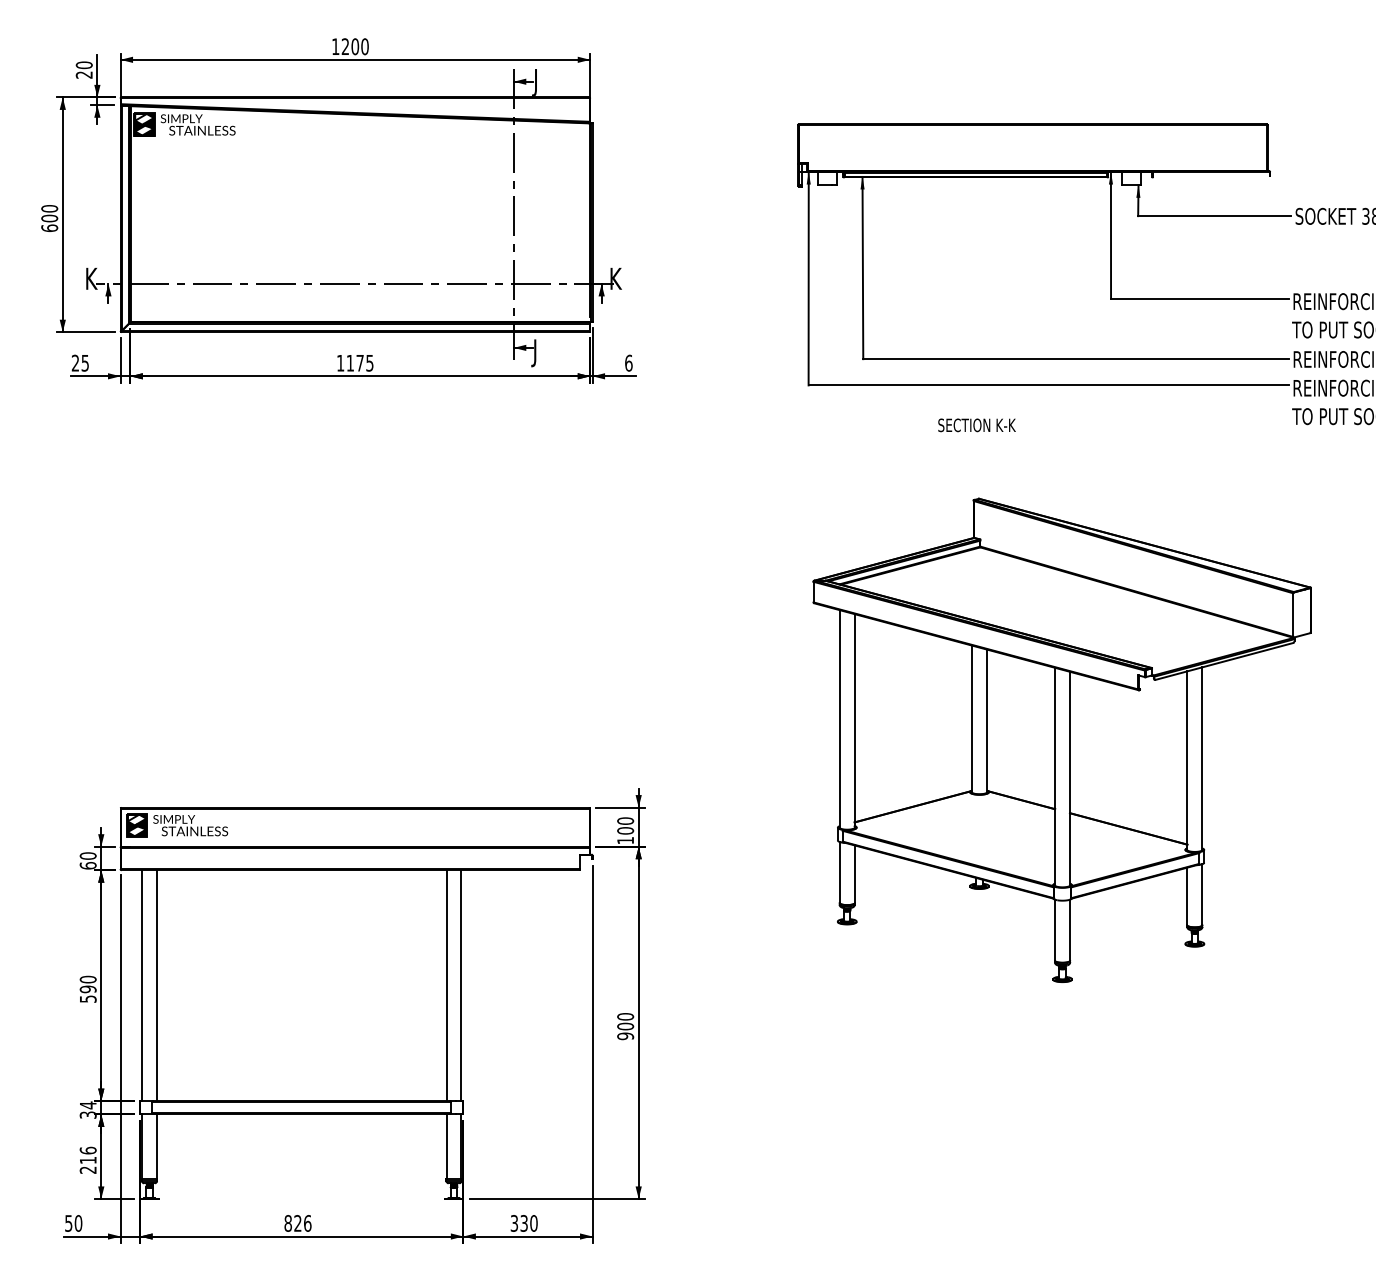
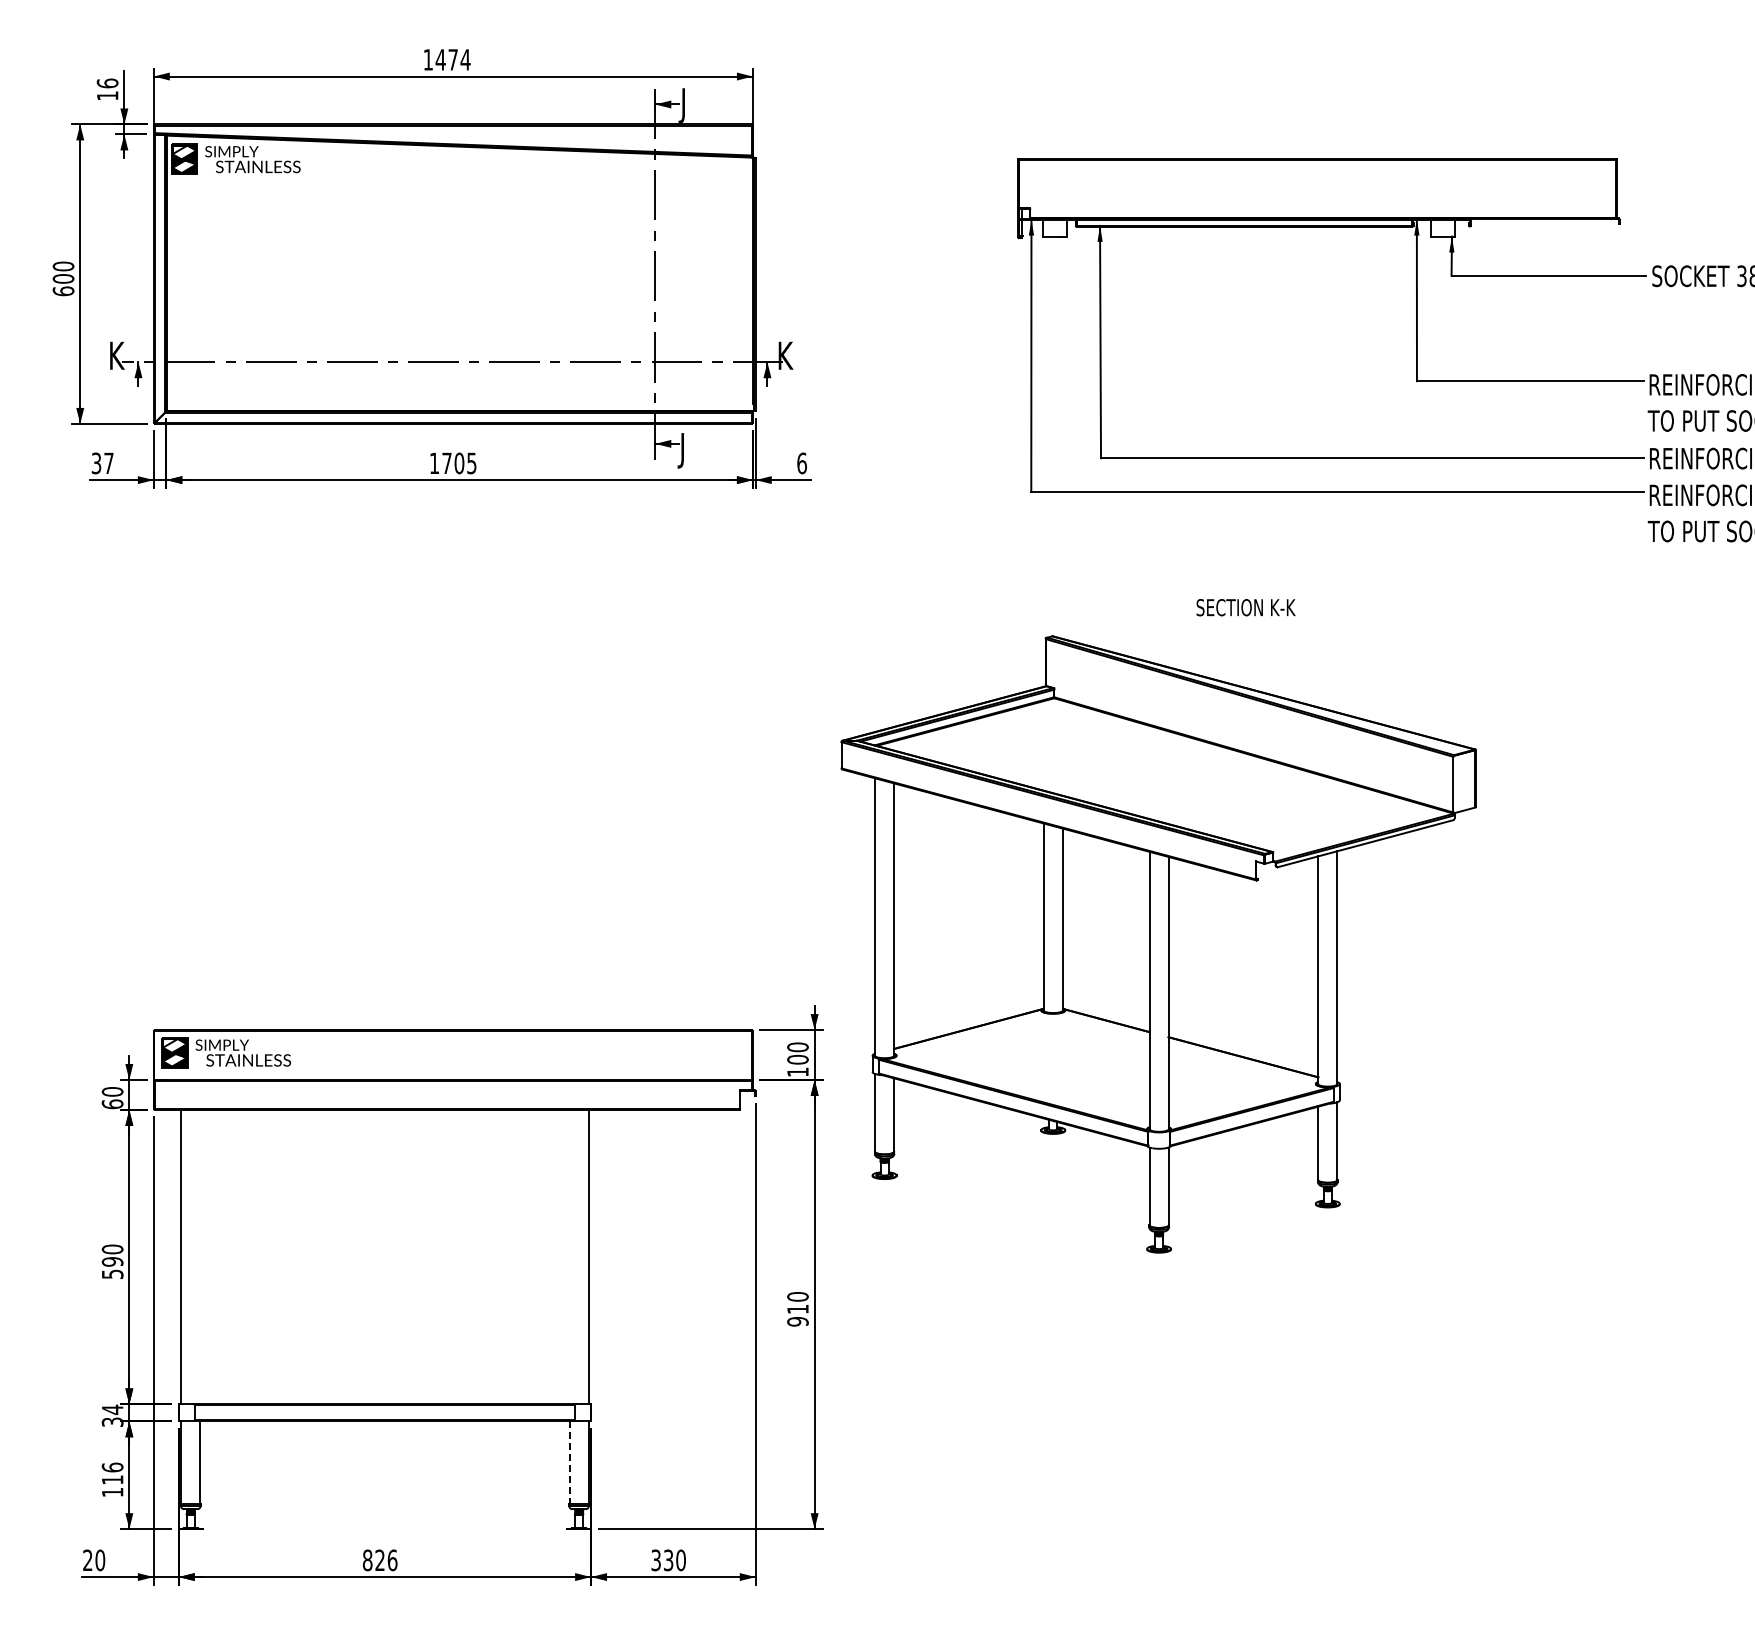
text: (354, 46) -> (452, 59), 1200 -> 1474
text: (84, 69) -> (107, 89), 20 -> 16
text: (80, 363) -> (102, 463), 25 -> 37
text: (355, 363) -> (453, 463), 1175 -> 1705
text: (976, 425) -> (1245, 607), moved
part: (1062, 740) -> (1158, 944), moved
line: (157, 985) -> (200, 1256), removed
line: (446, 985) -> (569, 1256), removed
text: (625, 1026) -> (797, 1309), 900 -> 910
line: (446, 1147) -> (569, 1463), solid -> dashed
text: (88, 1170) -> (112, 1492), 216 -> 116
text: (68, 1223) -> (87, 1560), 50 -> 20

